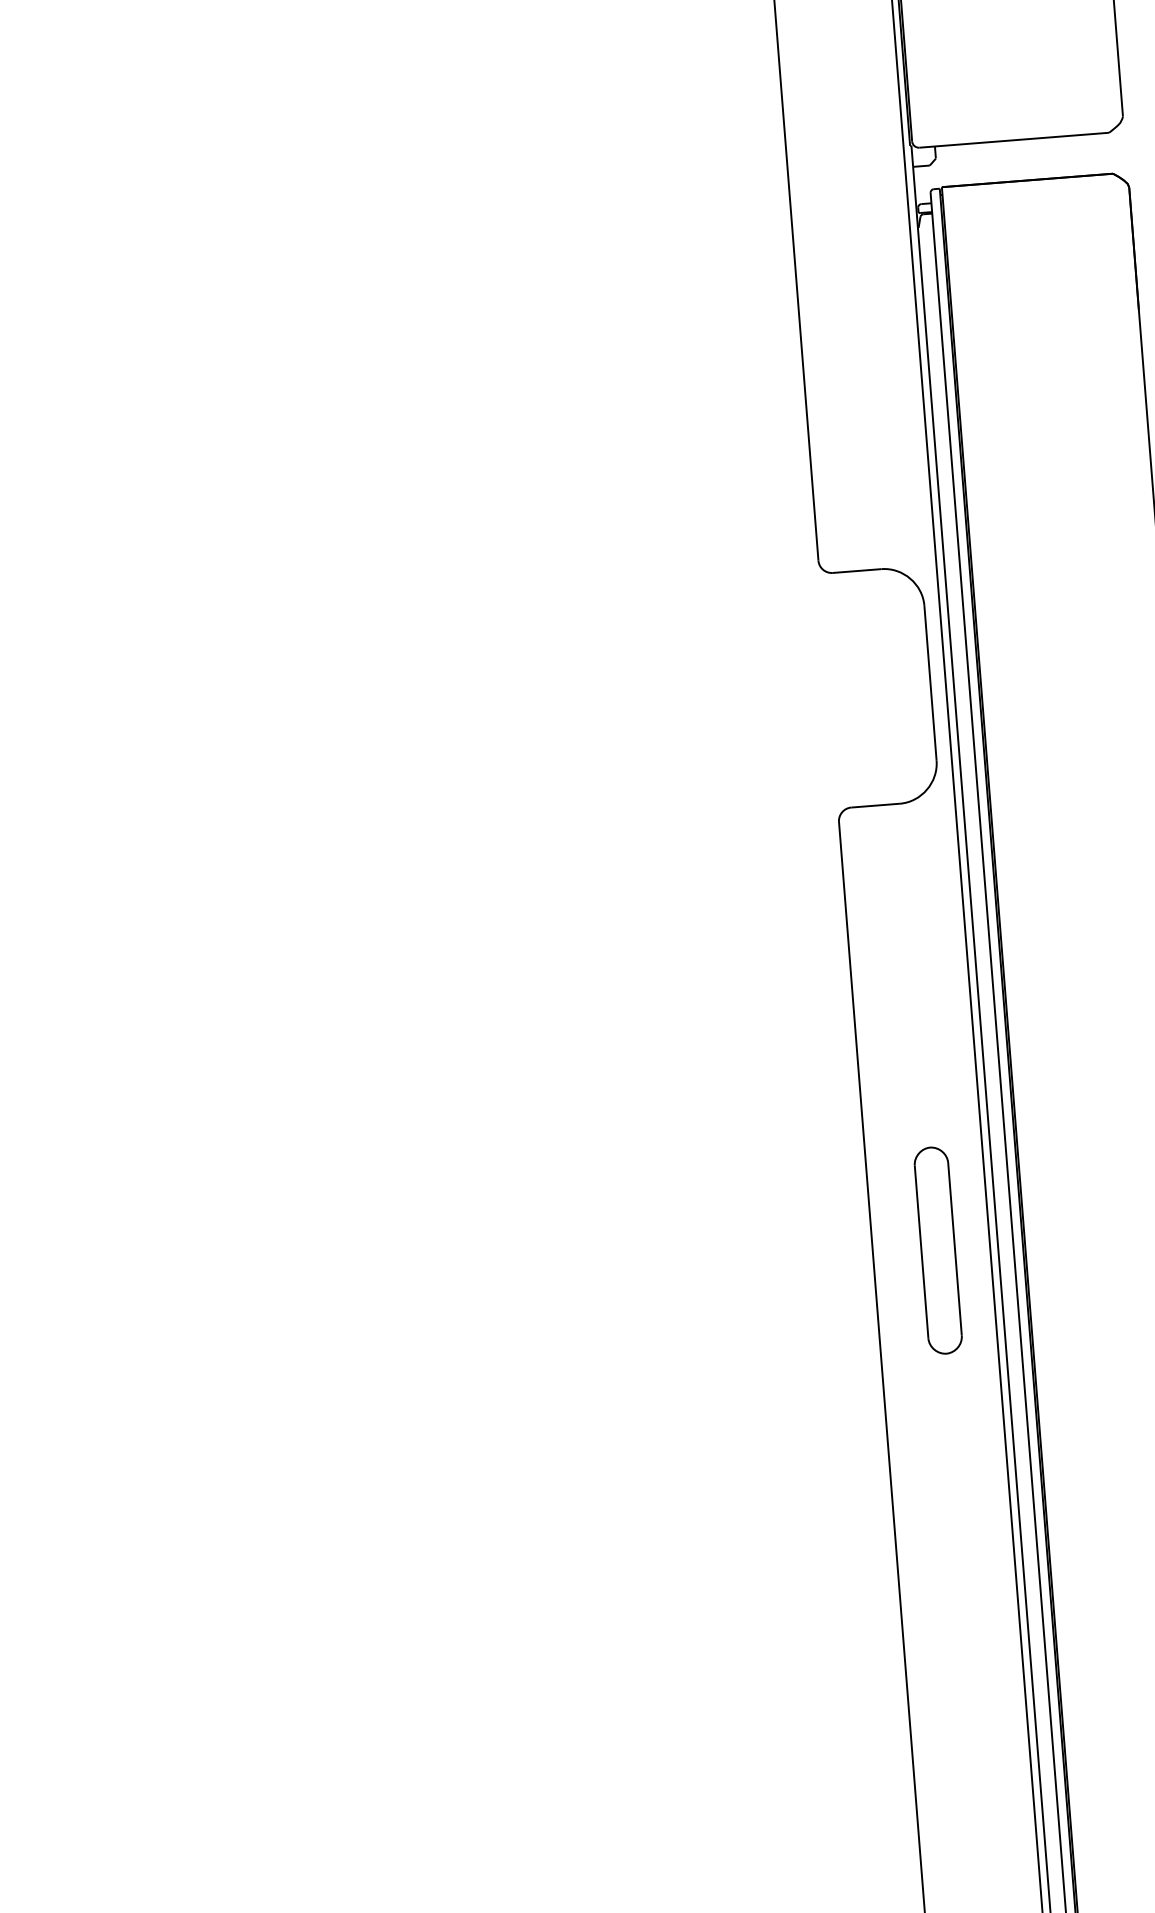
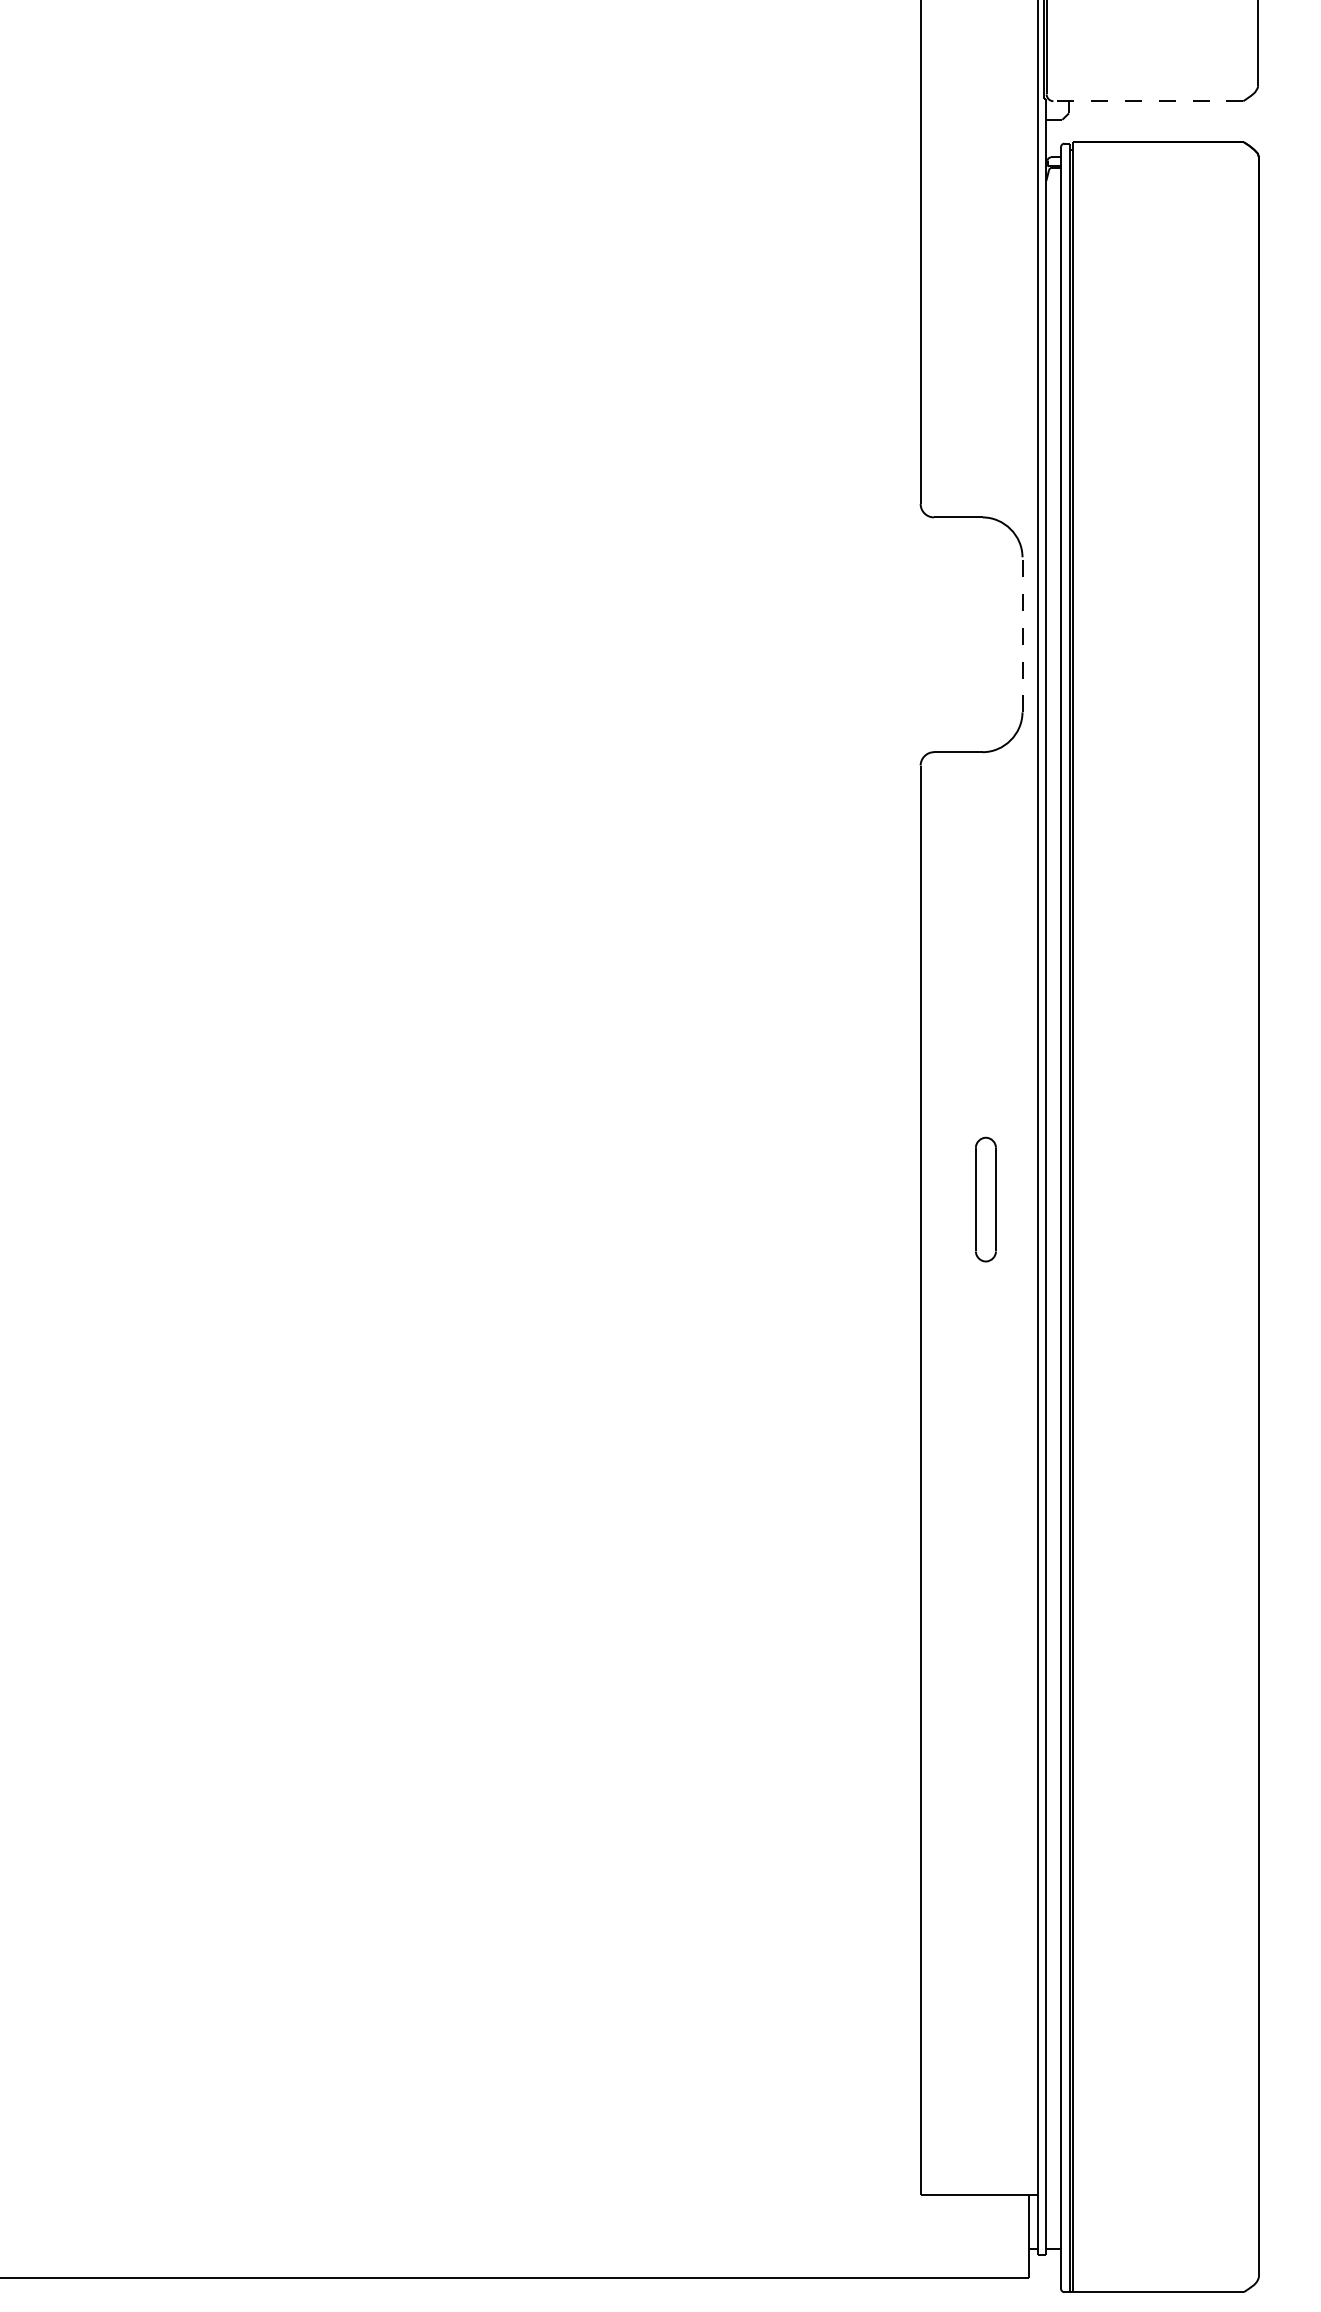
line: (1014, 140) -> (1148, 101), solid -> dashed
line: (930, 682) -> (1022, 634), solid -> dashed
part: (937, 1250) -> (985, 1199), size x0.6

